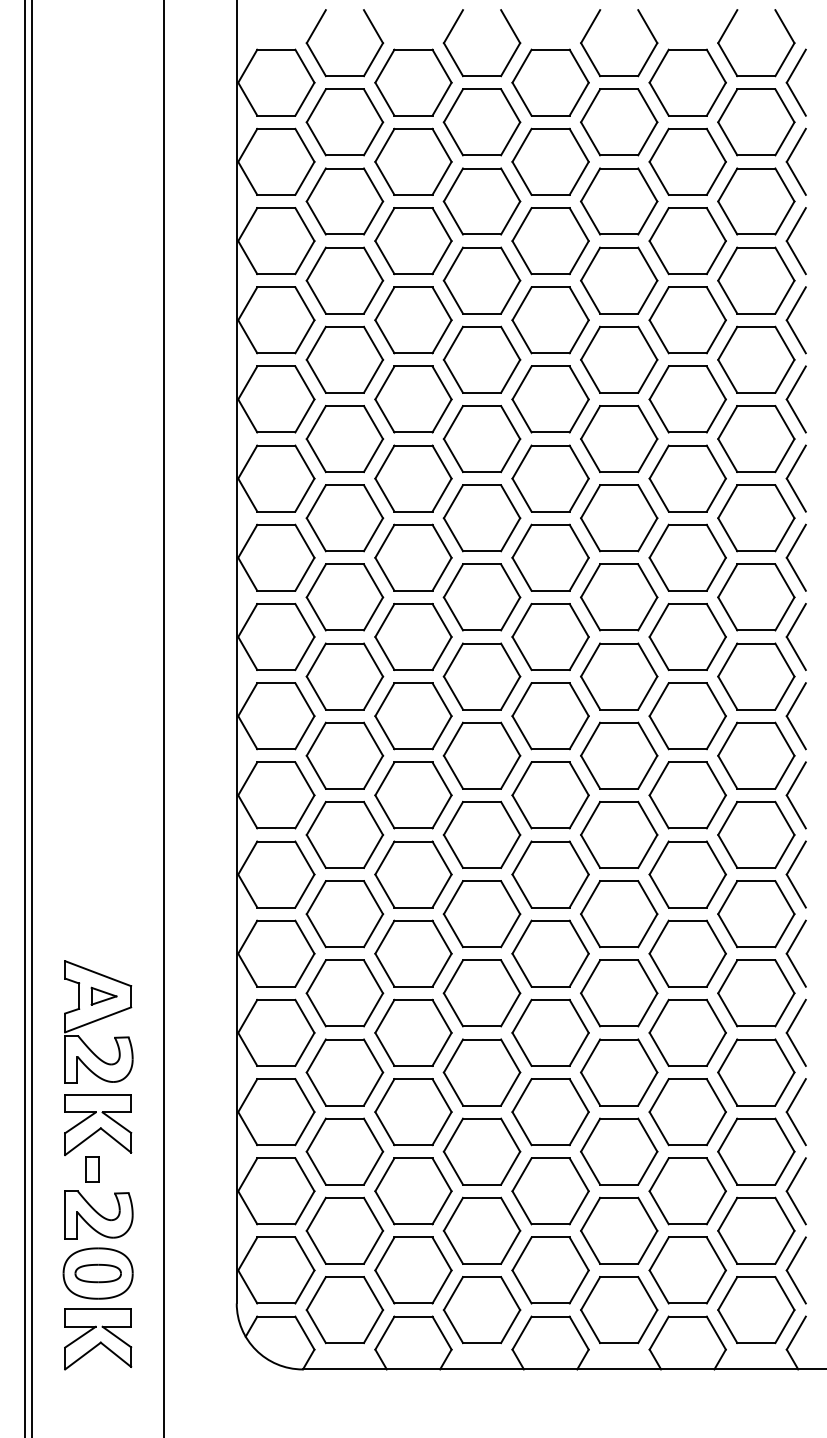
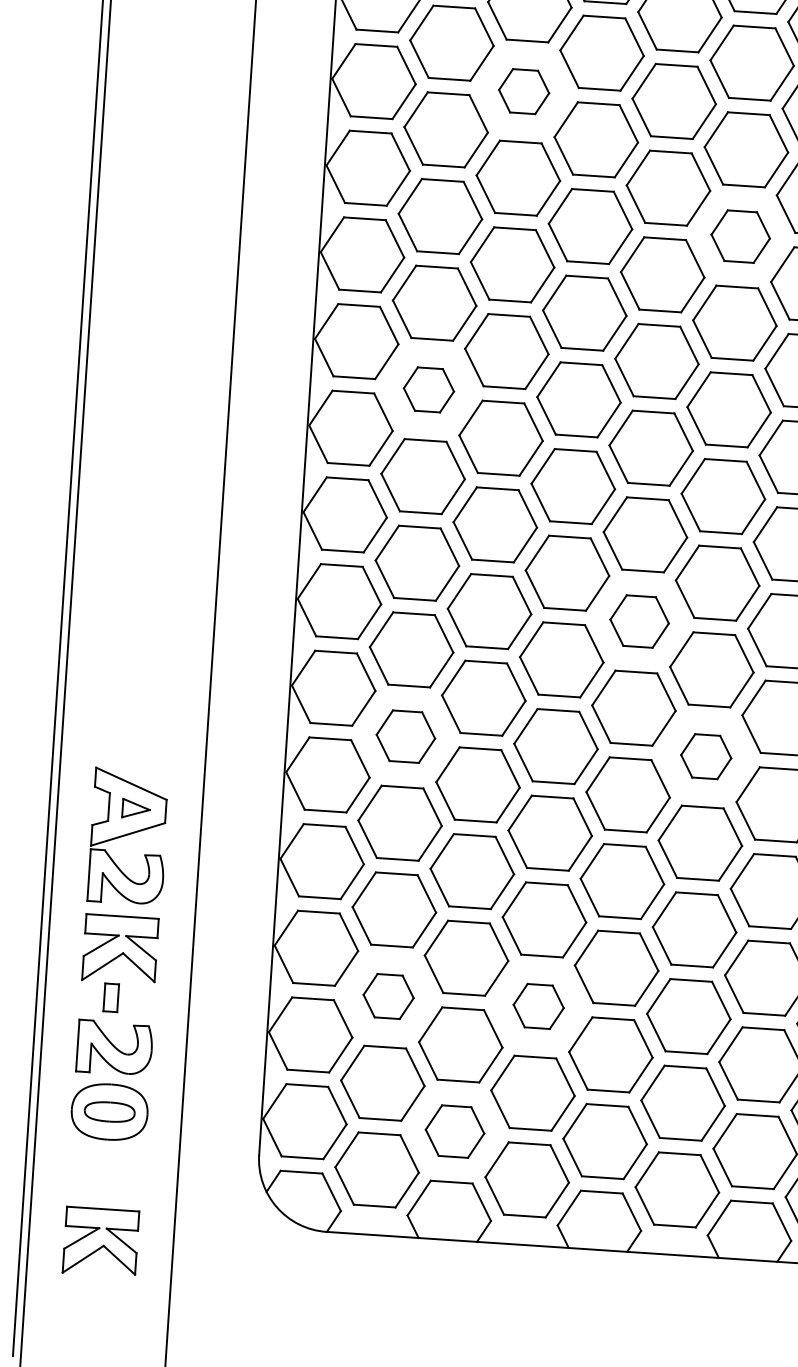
part: (413, 320) -> (524, 91), size x0.6
part: (619, 439) -> (740, 237), size x0.7
part: (344, 597) -> (428, 389), size x0.6
part: (550, 795) -> (639, 621), size x0.7
part: (344, 914) -> (405, 736), size x0.7
part: (619, 914) -> (706, 756), size x0.6
part: (344, 1151) -> (388, 996), size x0.6
part: (481, 1151) -> (538, 1006), size x0.6
part: (413, 1270) -> (455, 1131), size x0.7
part: (98, 1339) -> (101, 1242), moved

